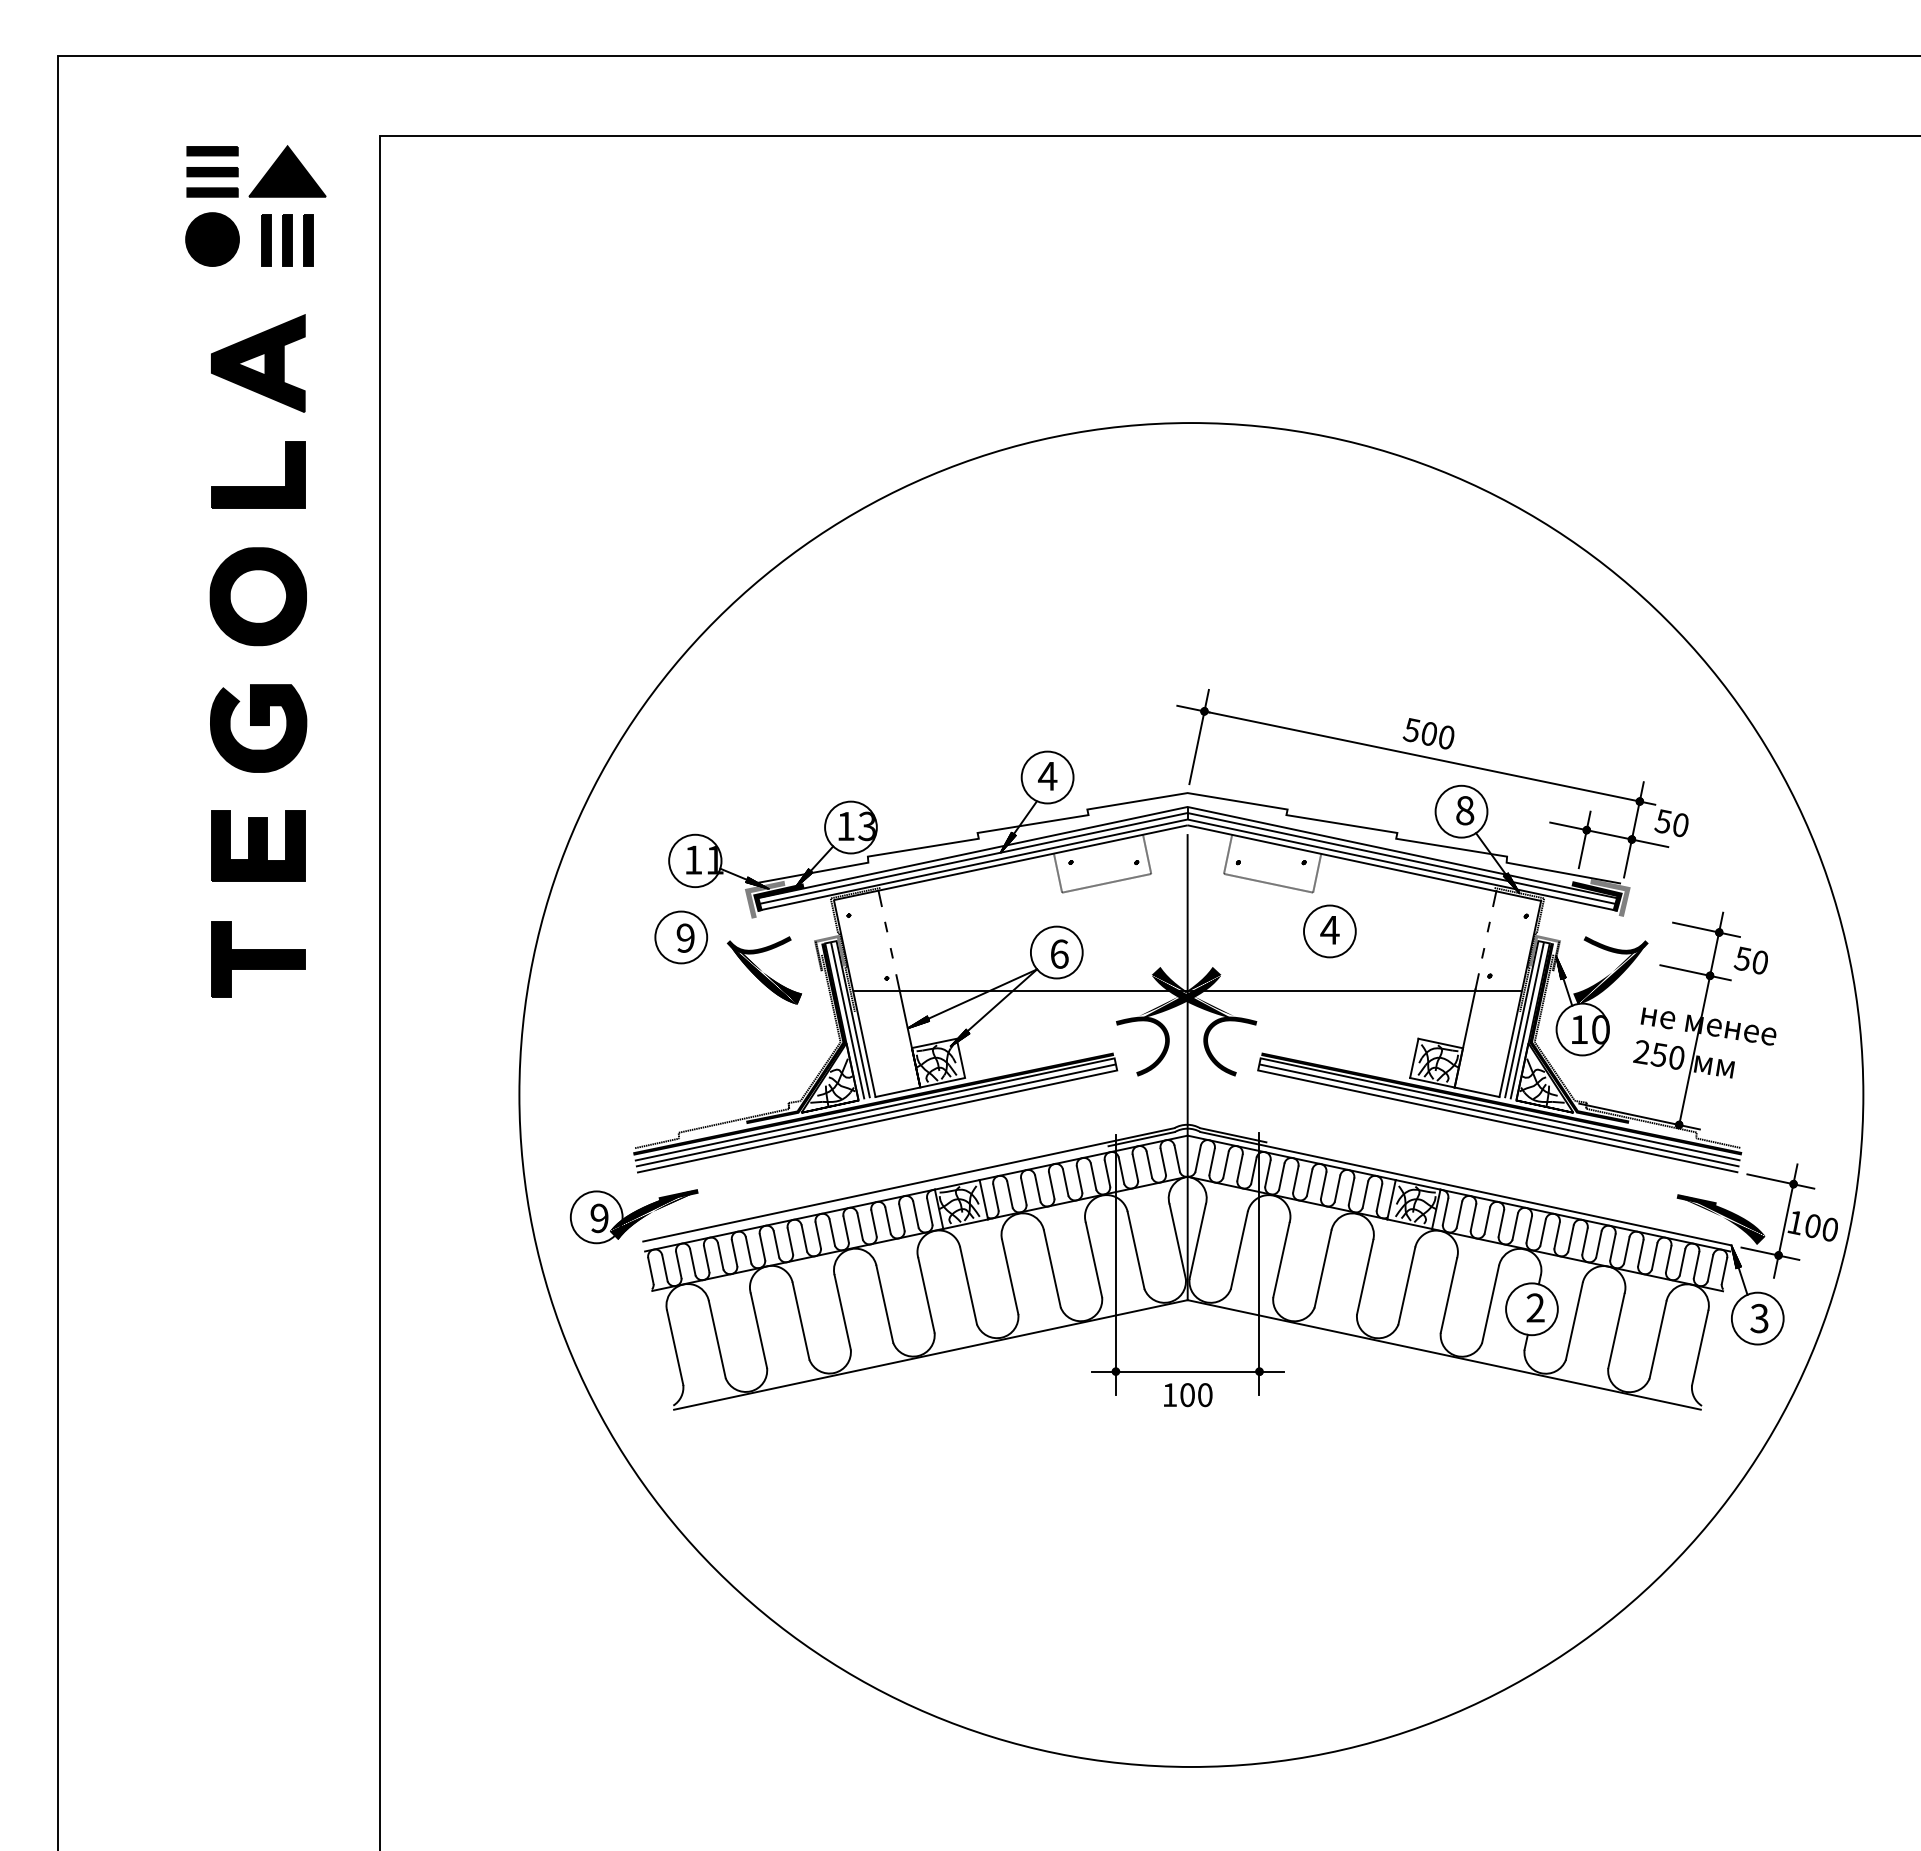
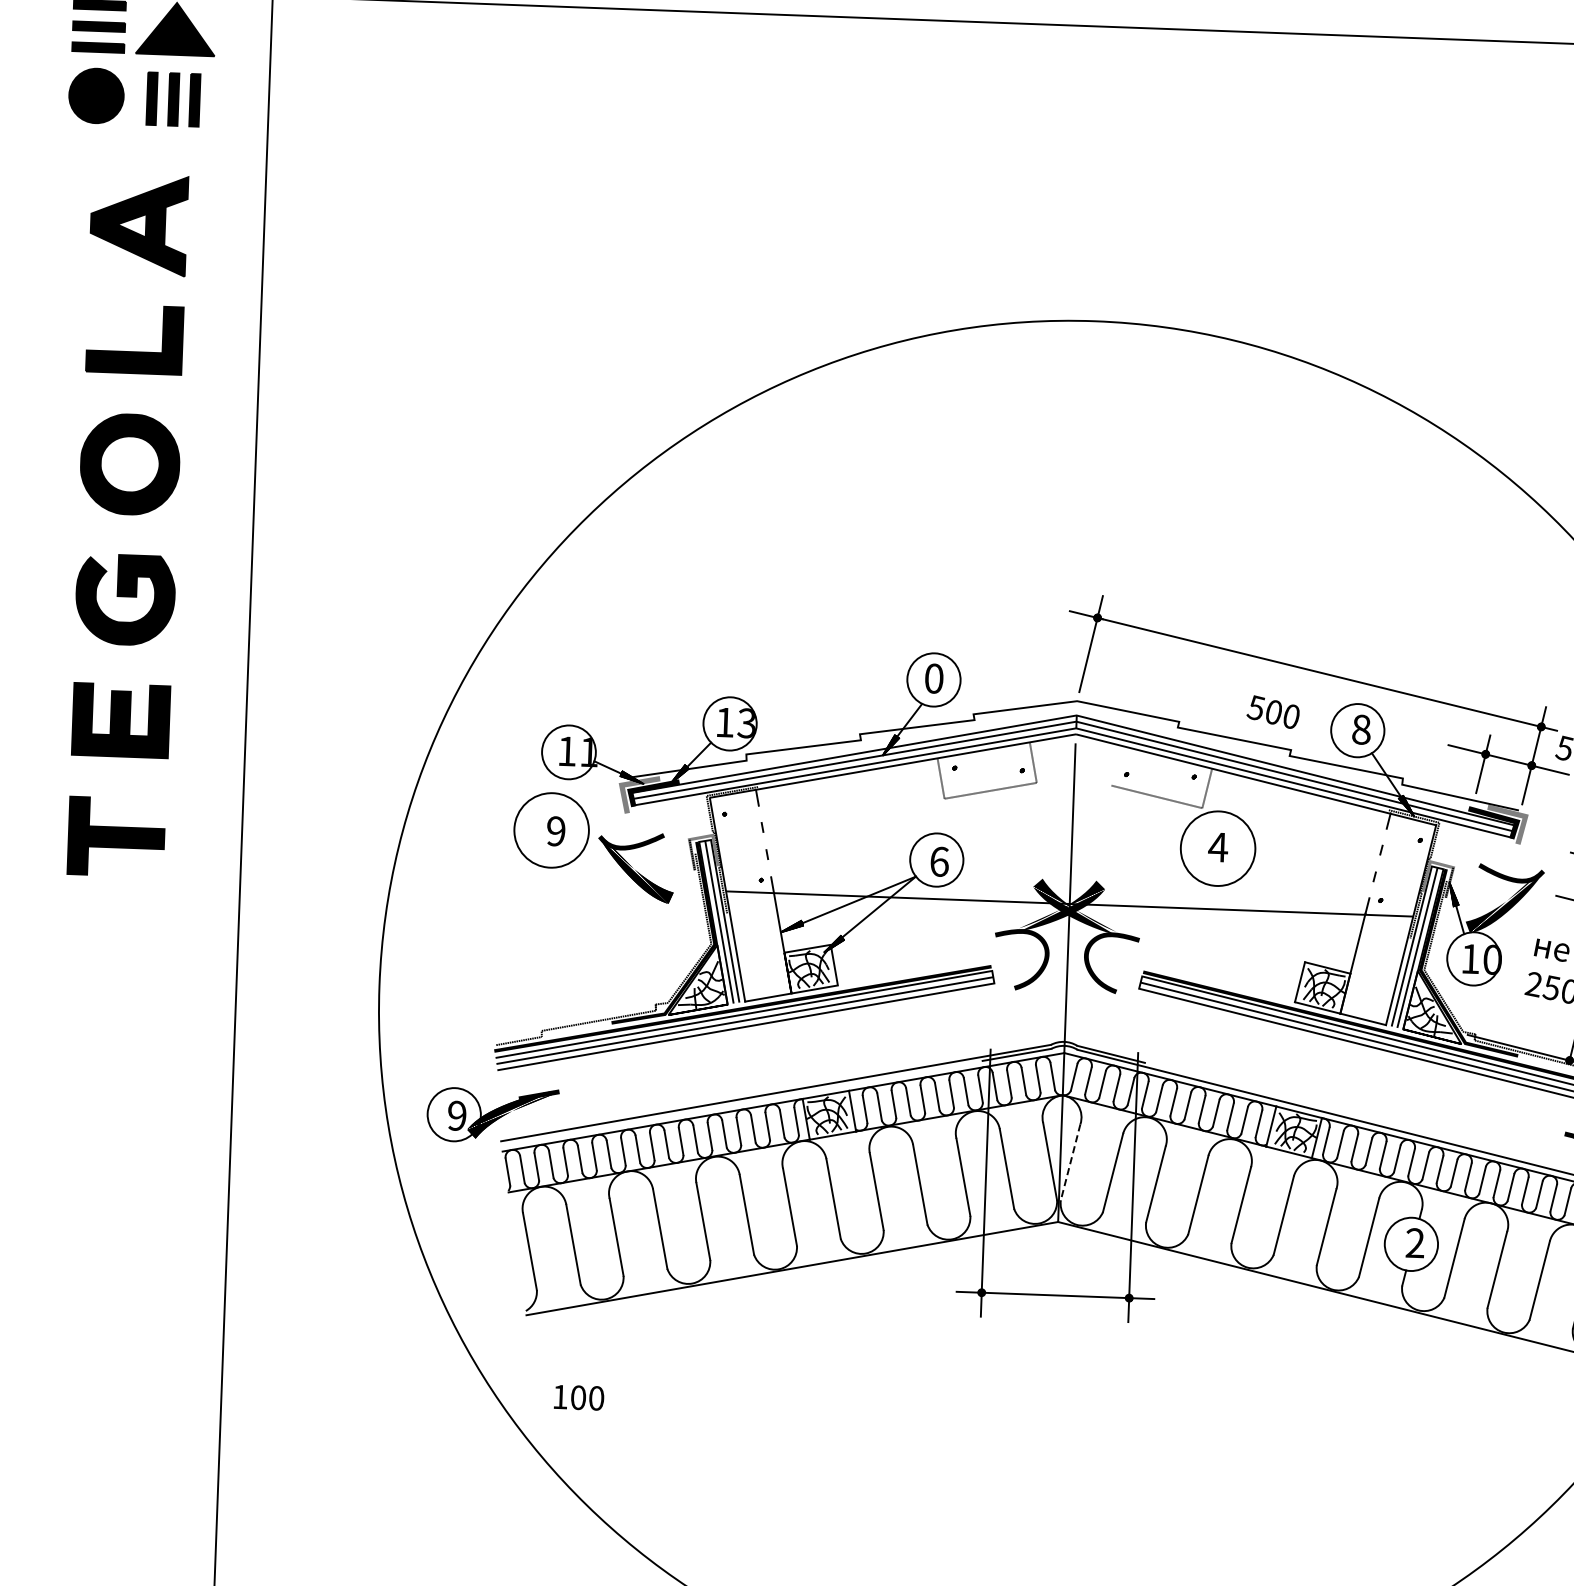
text: (1428, 733) -> (1273, 711), moved
text: (1047, 775) -> (933, 677), 4 -> 0
line: (1227, 853) -> (1115, 764), removed
circle: (1329, 931) -> (1217, 848), size x1.4
circle: (681, 937) -> (551, 830), size x1.4
line: (1197, 1242) -> (1070, 1163), solid -> dashed
text: (1188, 1395) -> (579, 1398), moved

